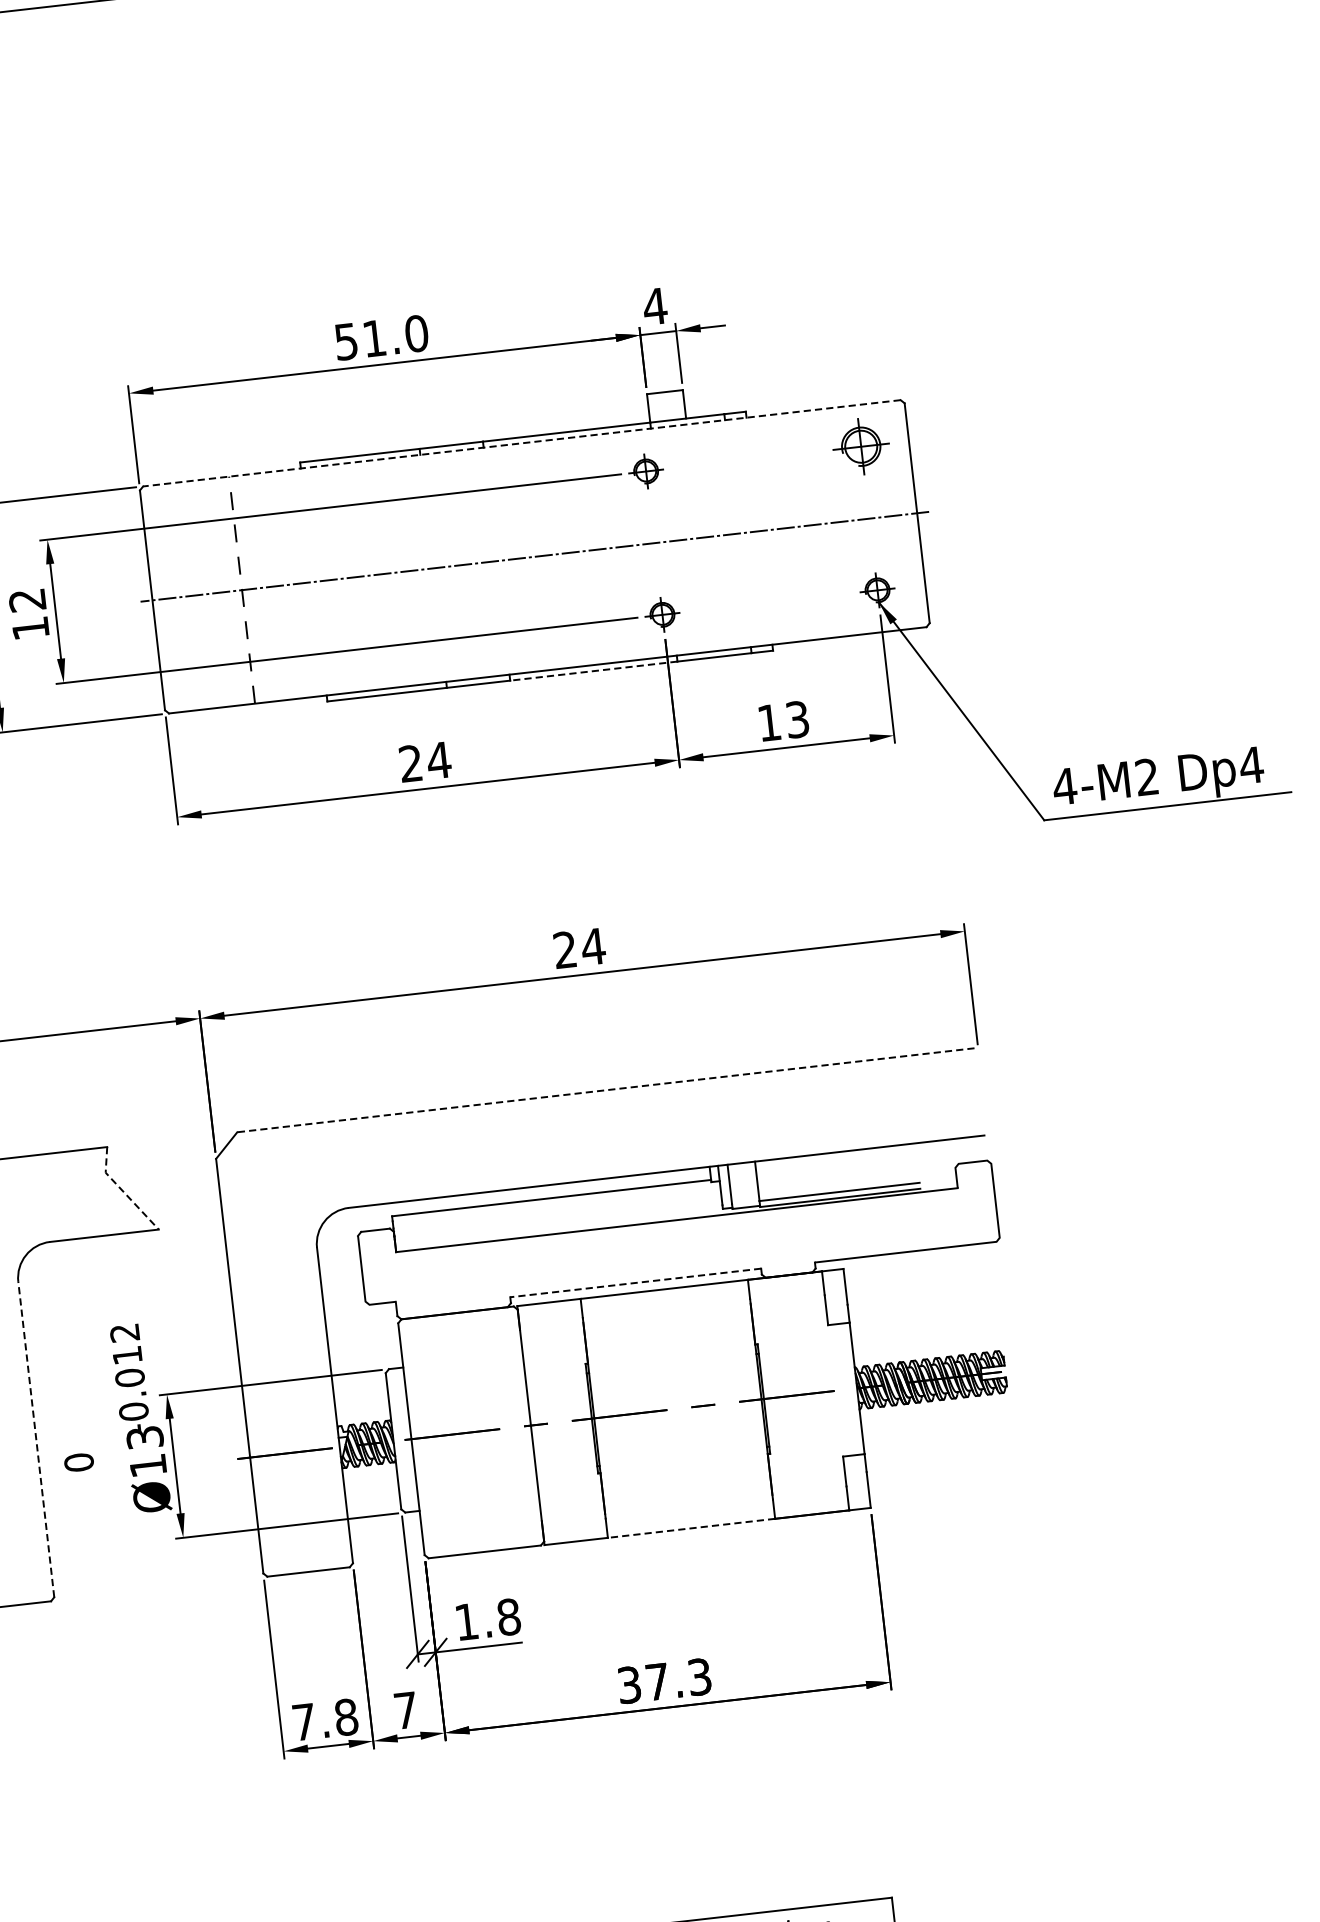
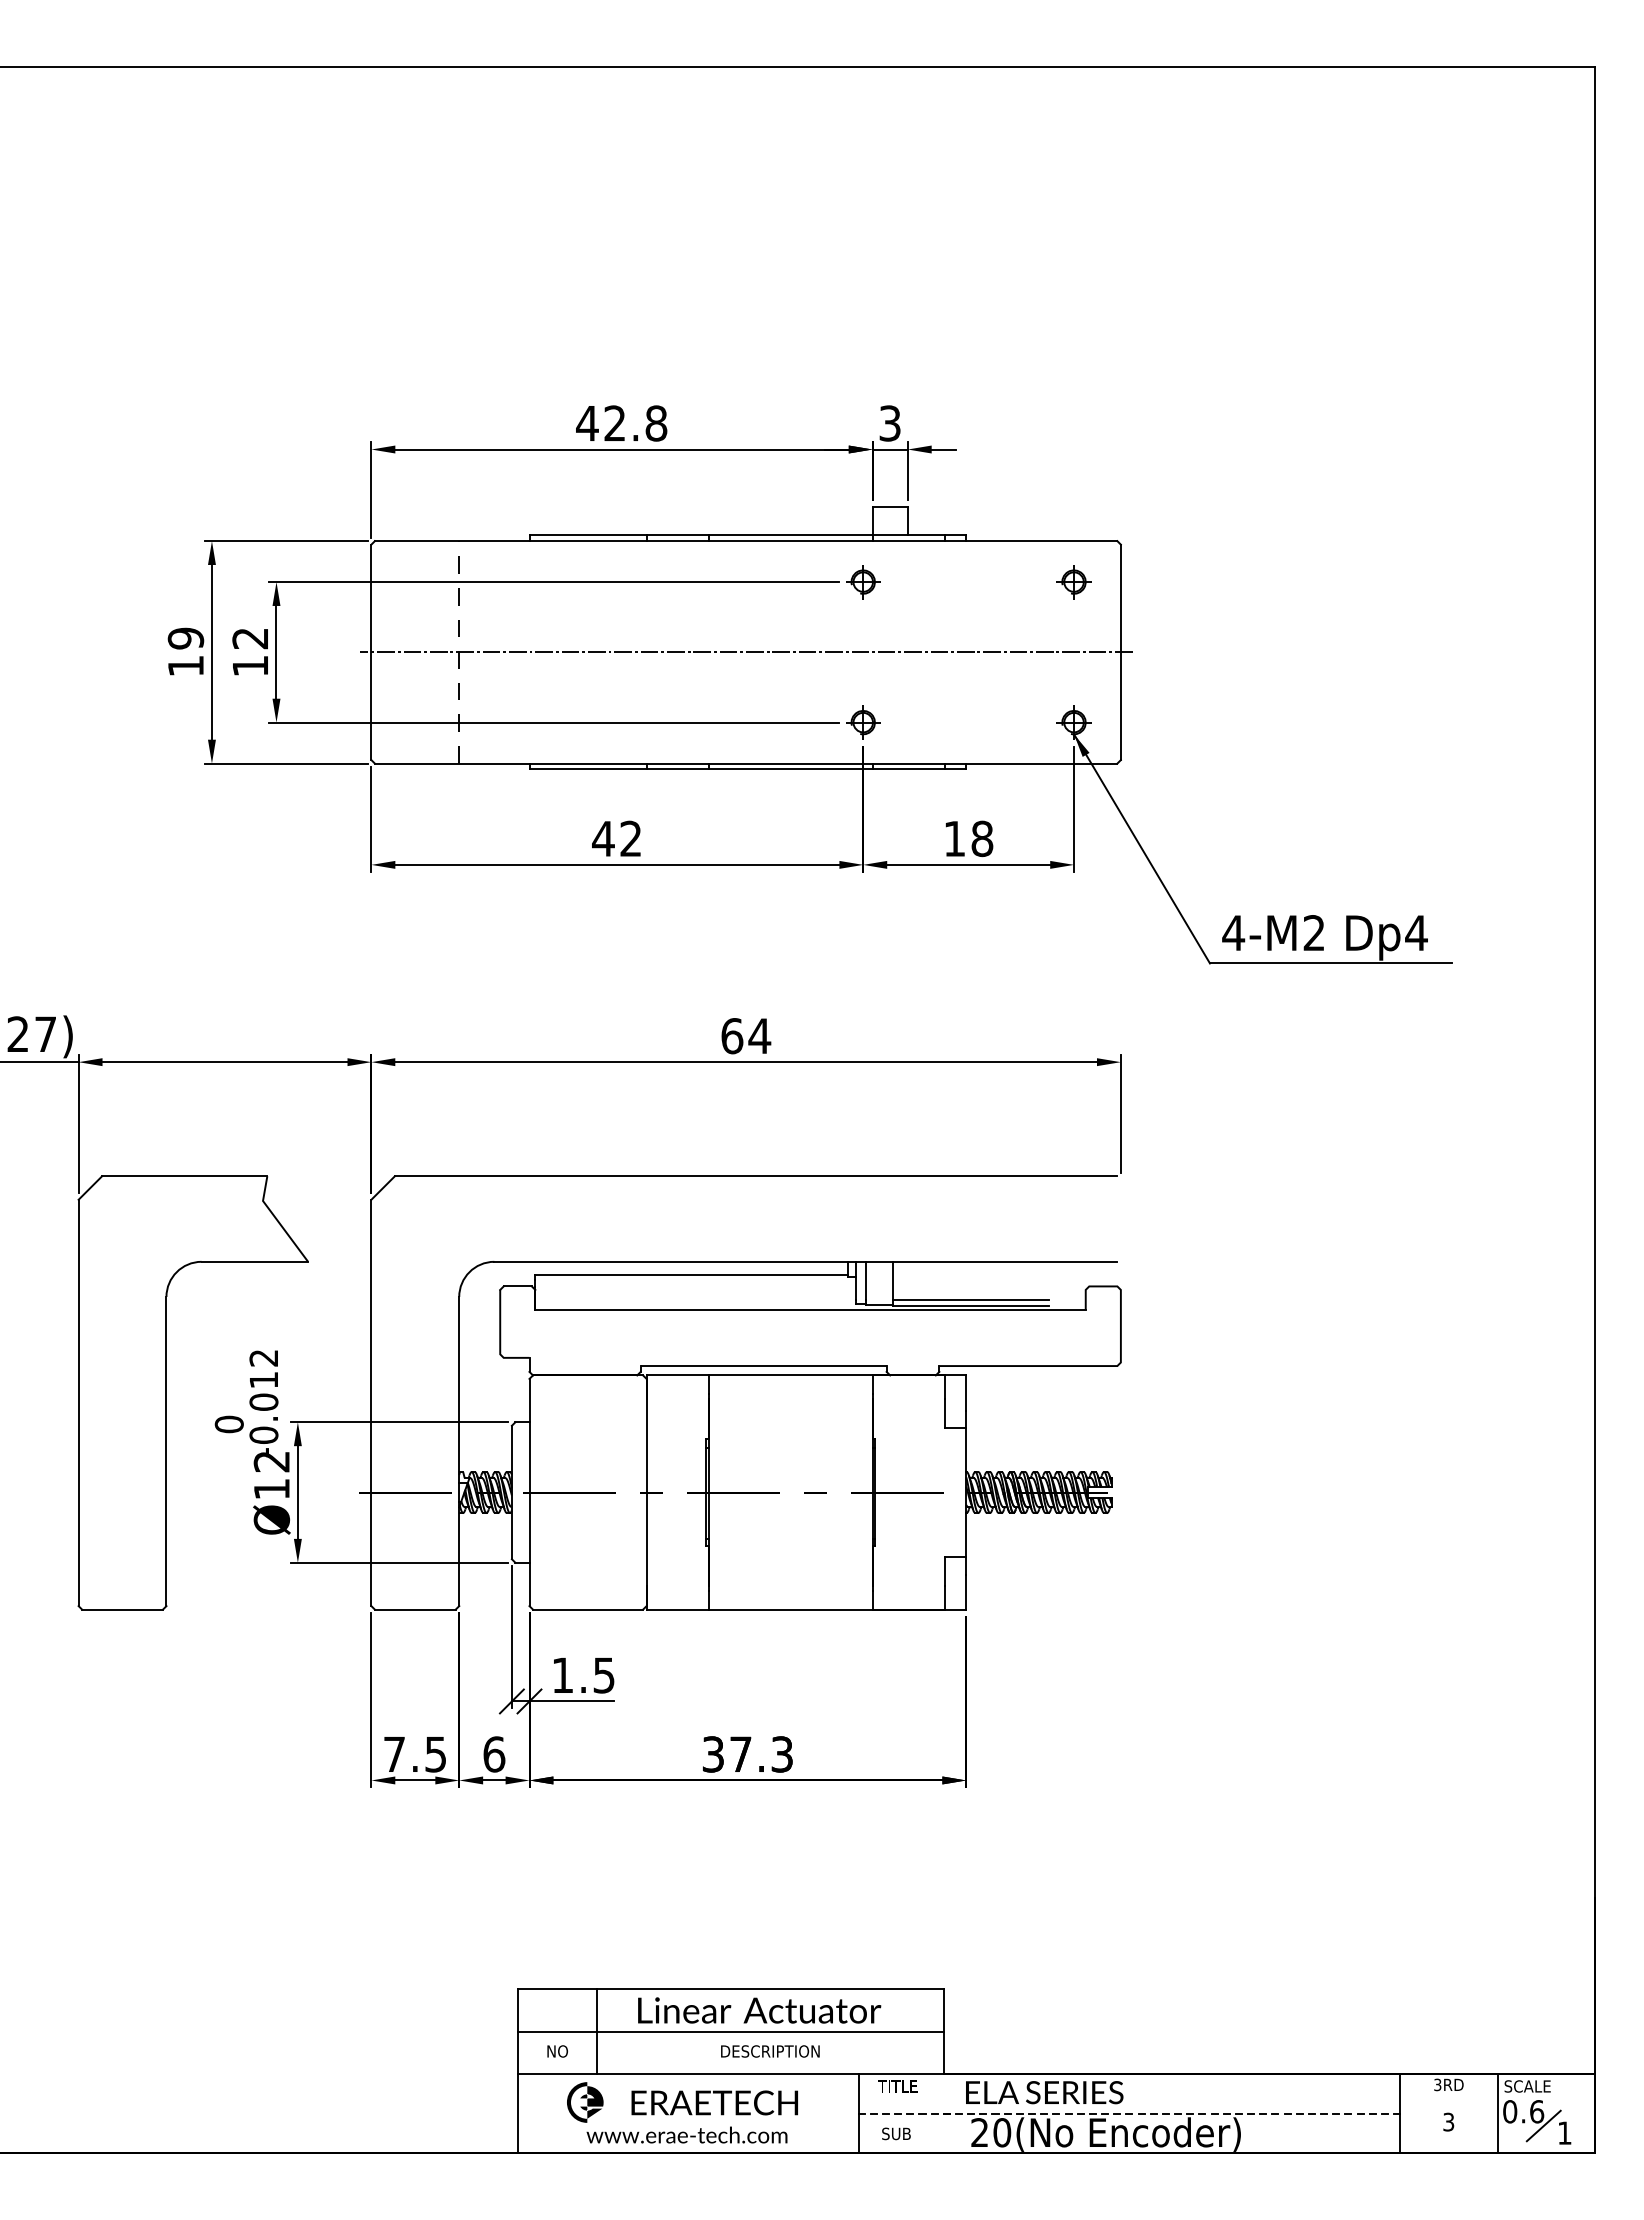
text: (654, 306) -> (889, 423), 4 -> 3
text: (381, 337) -> (621, 423), 51.0 -> 42.8
line: (521, 443) -> (745, 541), dashed -> solid
part: (860, 447) -> (1073, 582), size x0.62
line: (593, 671) -> (790, 769), dashed -> solid
text: (797, 719) -> (982, 838), 13 -> 18
text: (425, 761) -> (617, 838), 24 -> 42
text: (565, 950) -> (732, 1036), 24 -> 64
line: (605, 1090) -> (755, 1176), dashed -> solid
line: (122, 1191) -> (277, 1221), dashed -> solid
line: (635, 1283) -> (763, 1366), dashed -> solid
text: (144, 1437) -> (271, 1461), Ø13 -> Ø12
line: (36, 1439) -> (166, 1451), dashed -> solid
text: (78, 1462) -> (228, 1424), moved
line: (691, 1528) -> (790, 1609), dashed -> solid
text: (509, 1617) -> (604, 1675), 1.8 -> 1.5
text: (406, 1710) -> (494, 1754), 7 -> 6
text: (346, 1717) -> (435, 1754), 7.8 -> 7.5

